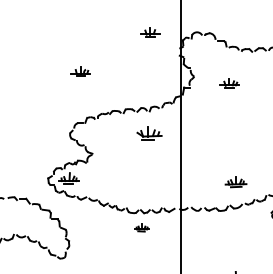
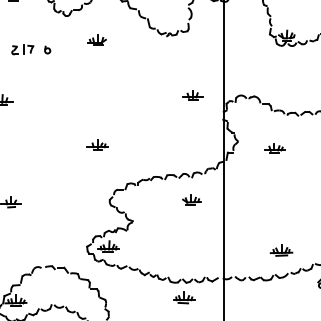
part: (80, 70) -> (97, 144), moved
part: (149, 132) -> (191, 199), size x0.71
part: (142, 227) -> (184, 297), size x1.43

